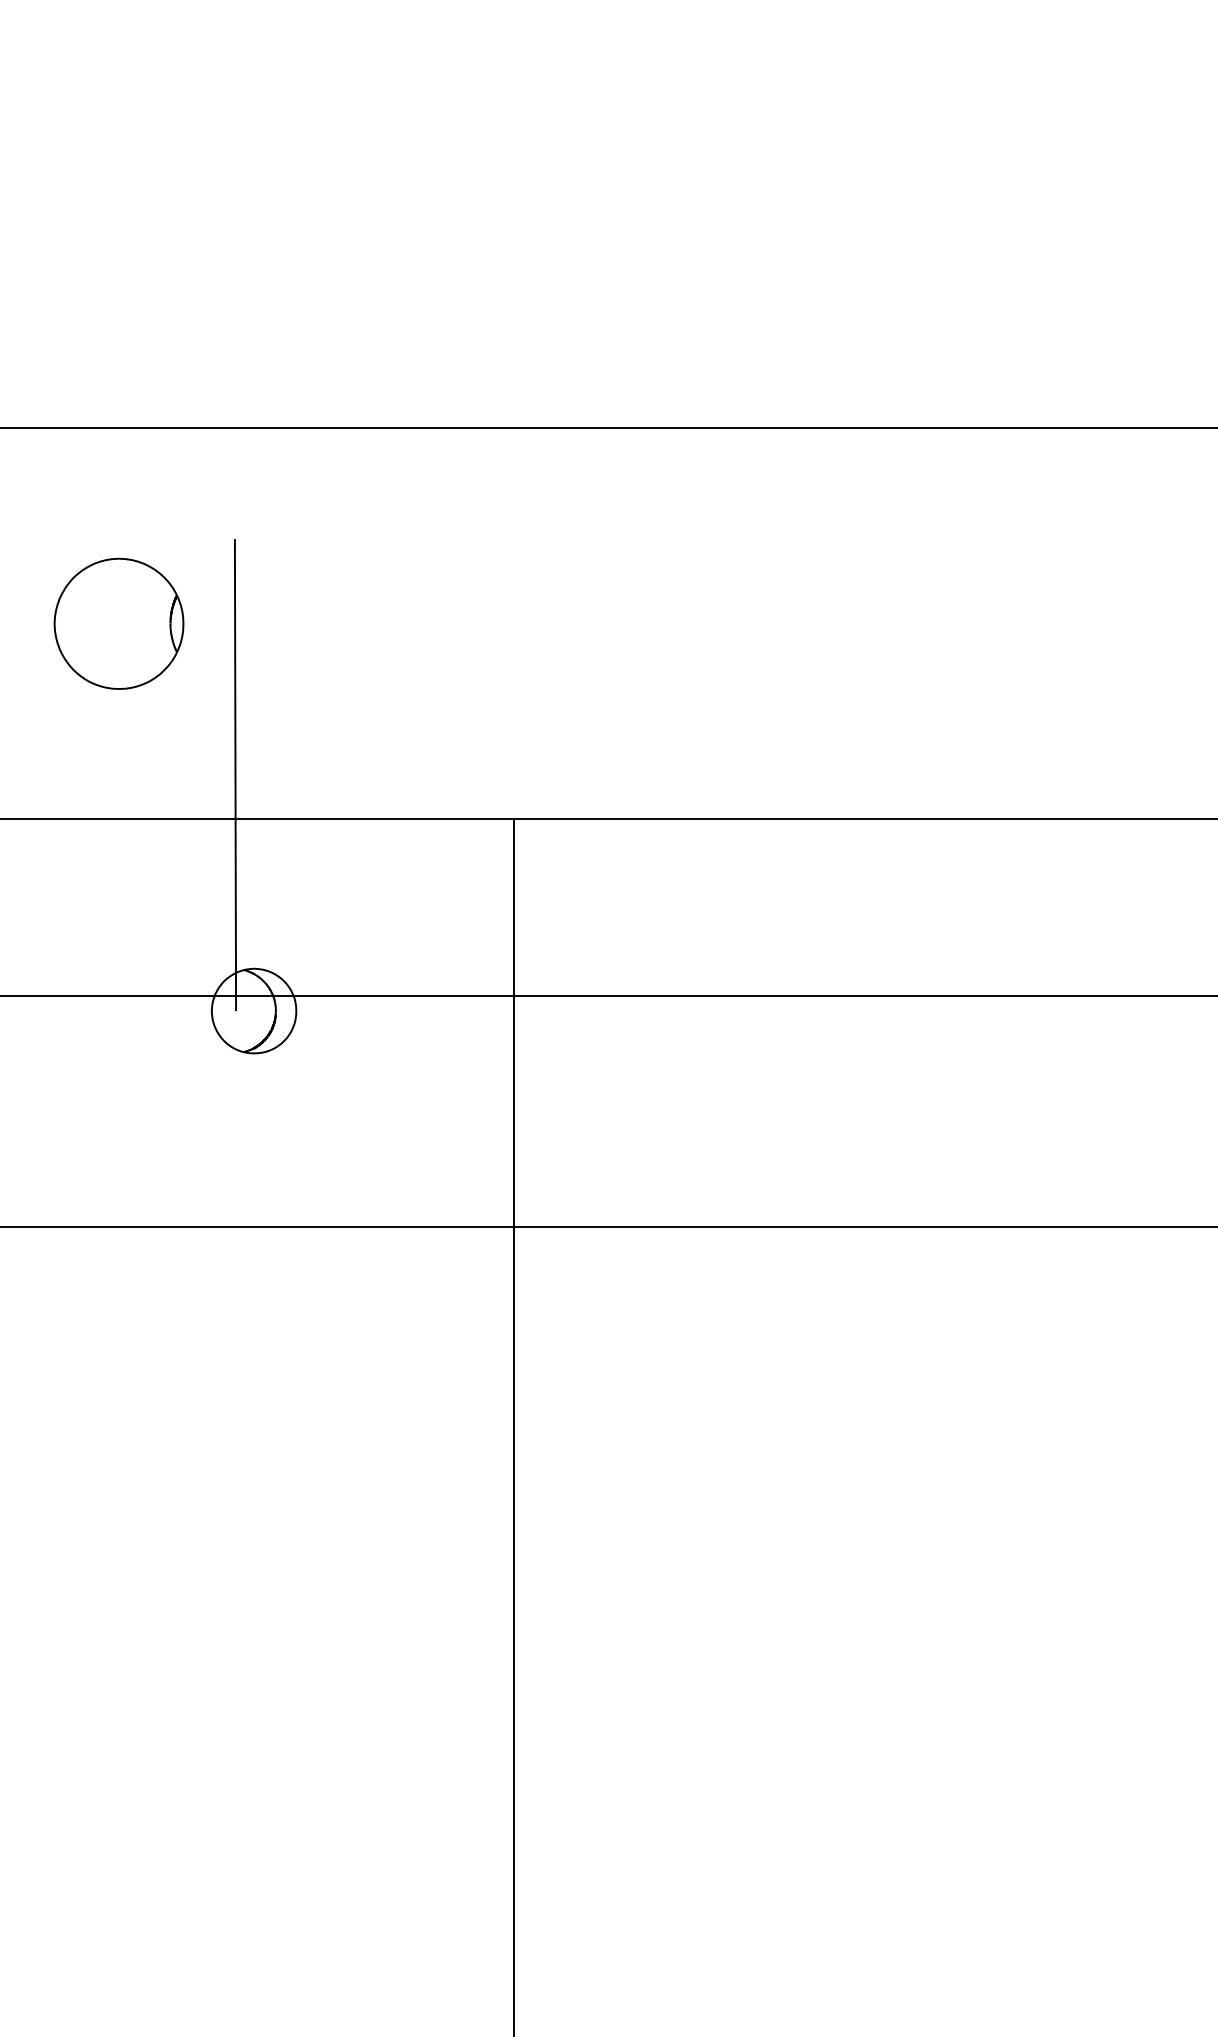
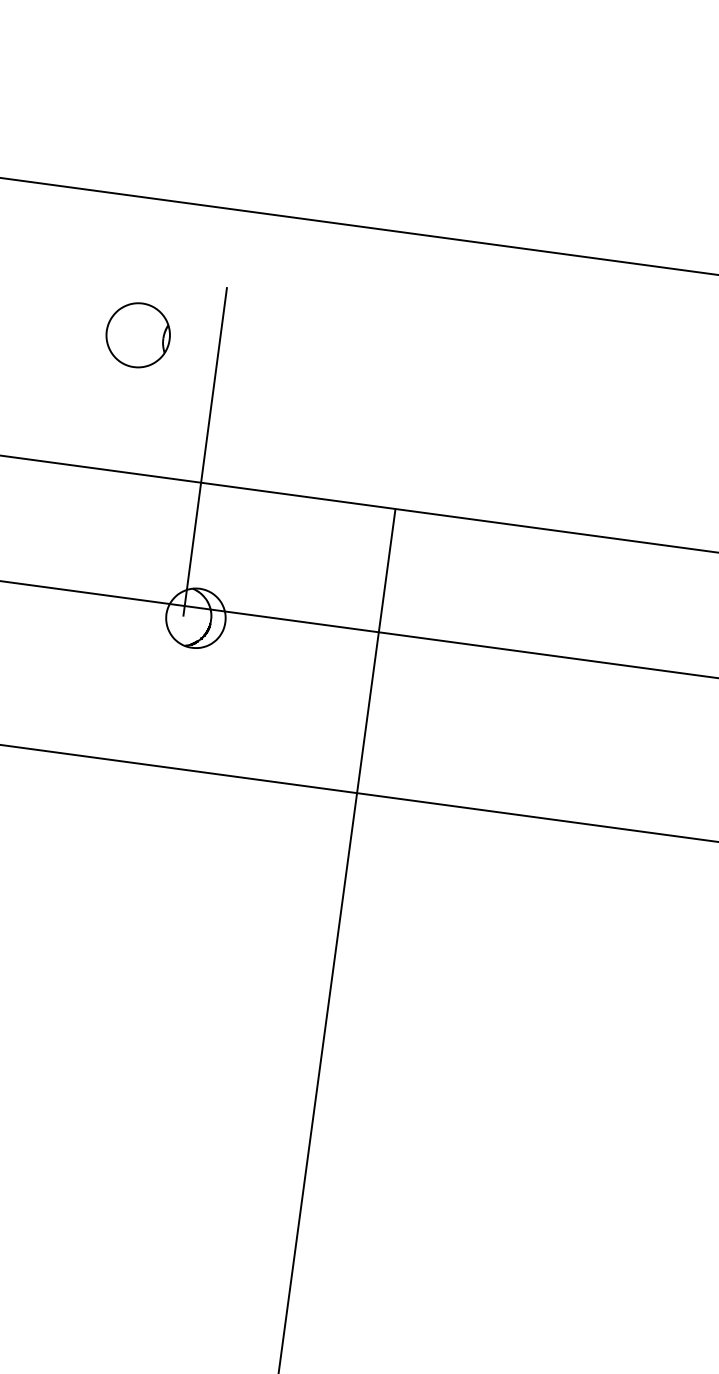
part: (118, 623) -> (137, 335), size x0.7

